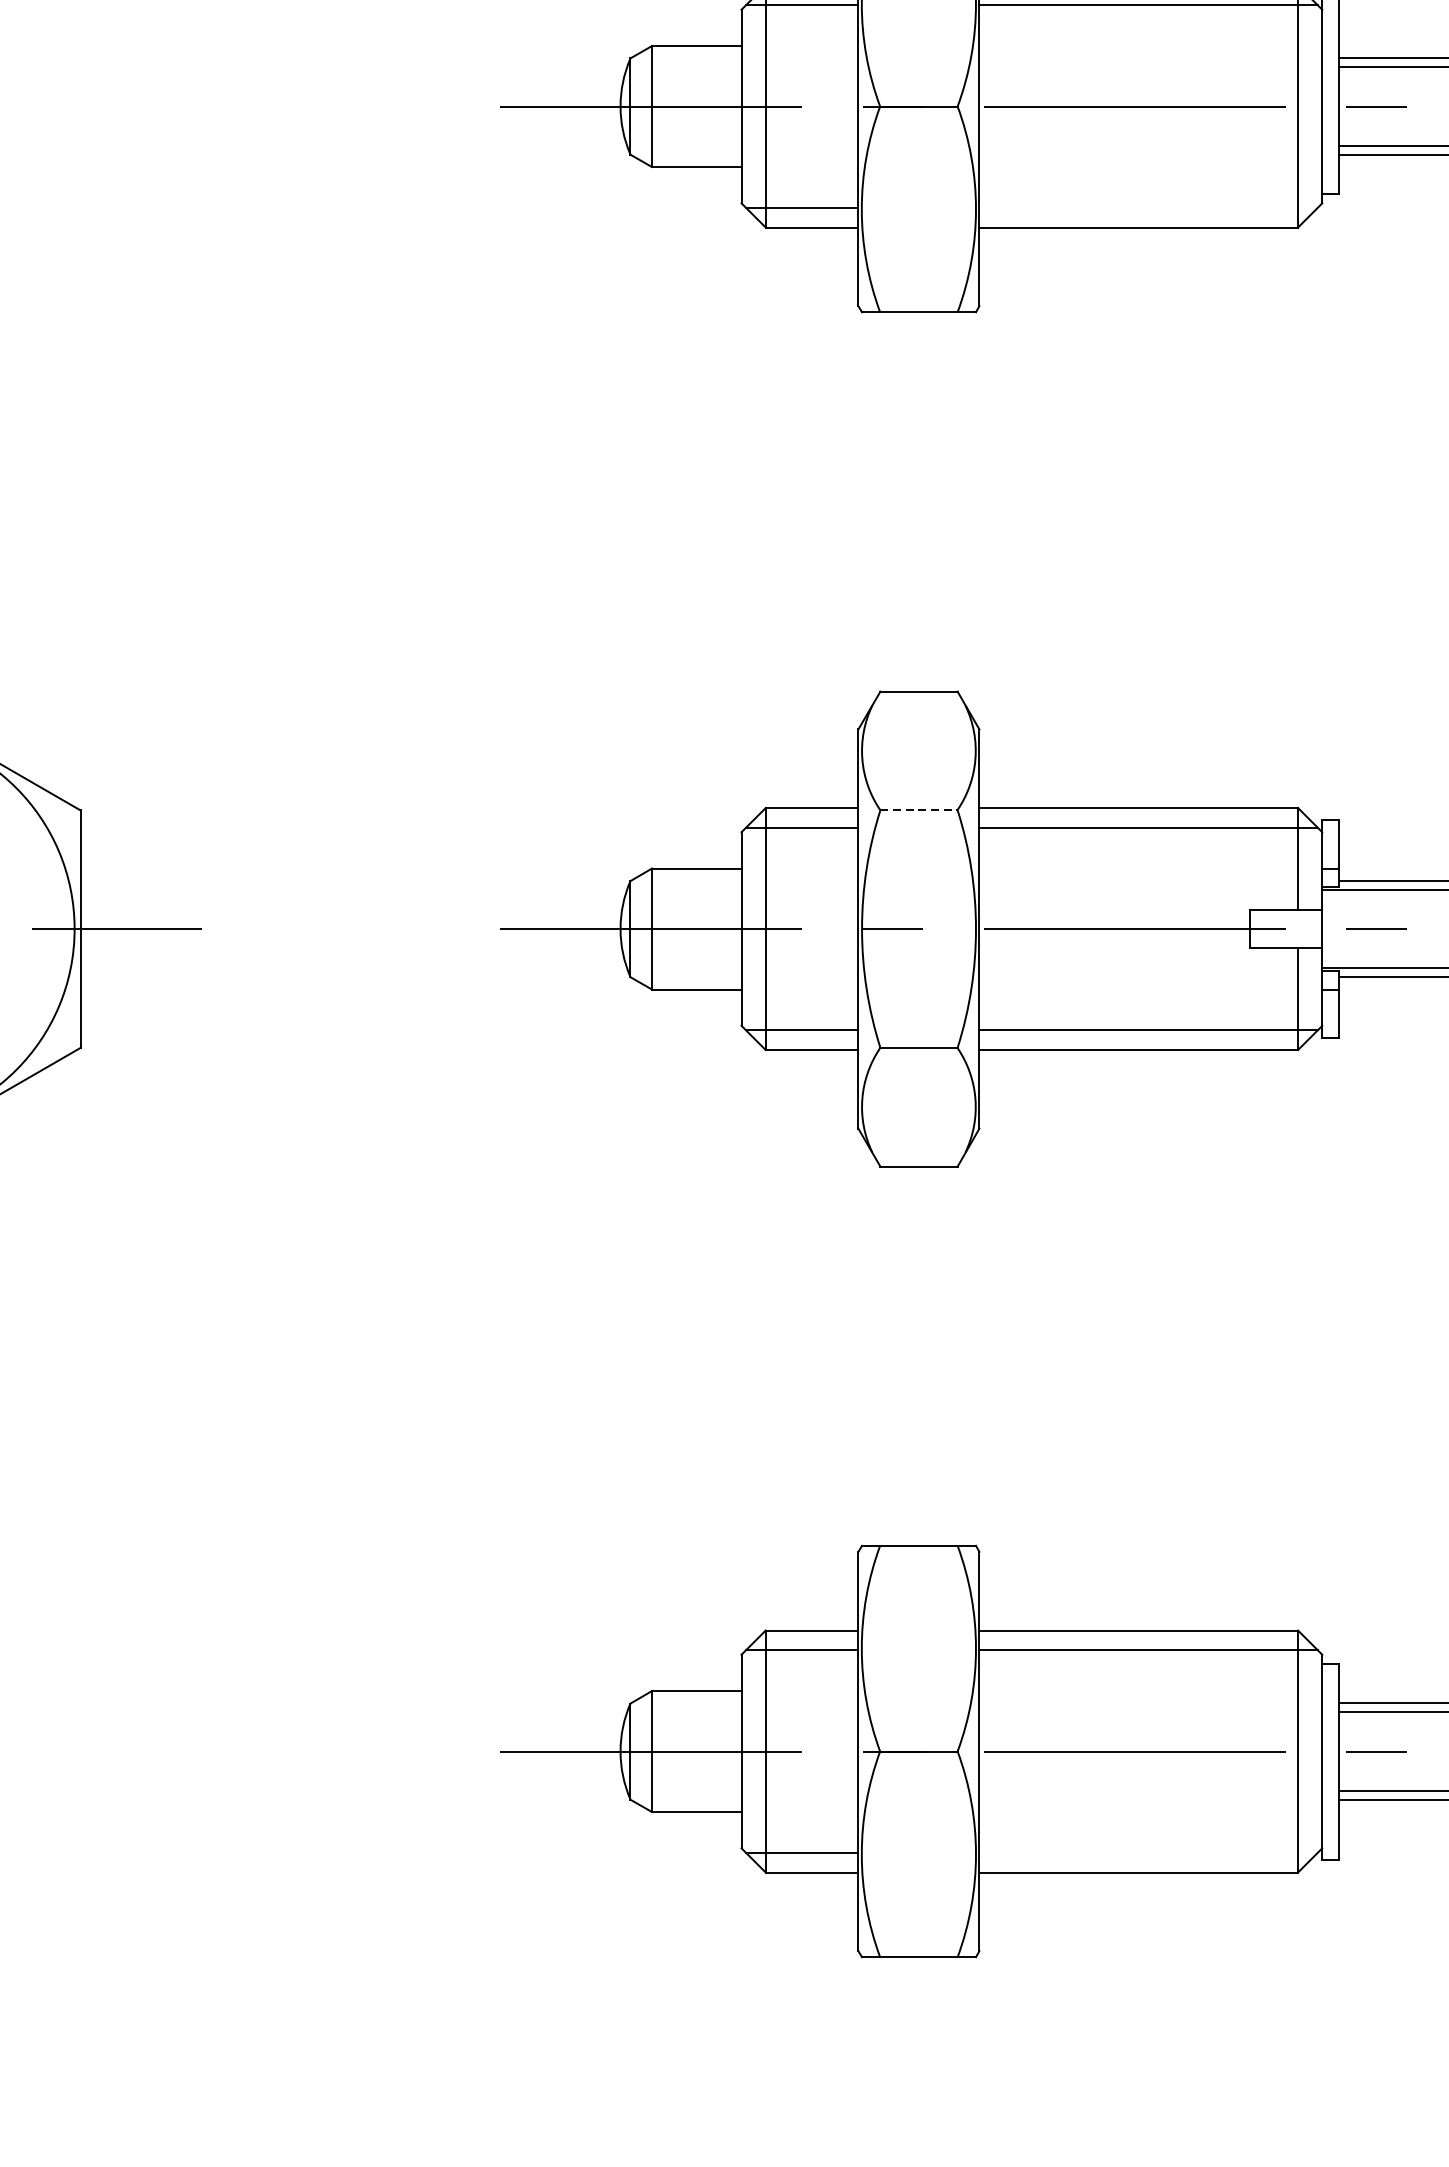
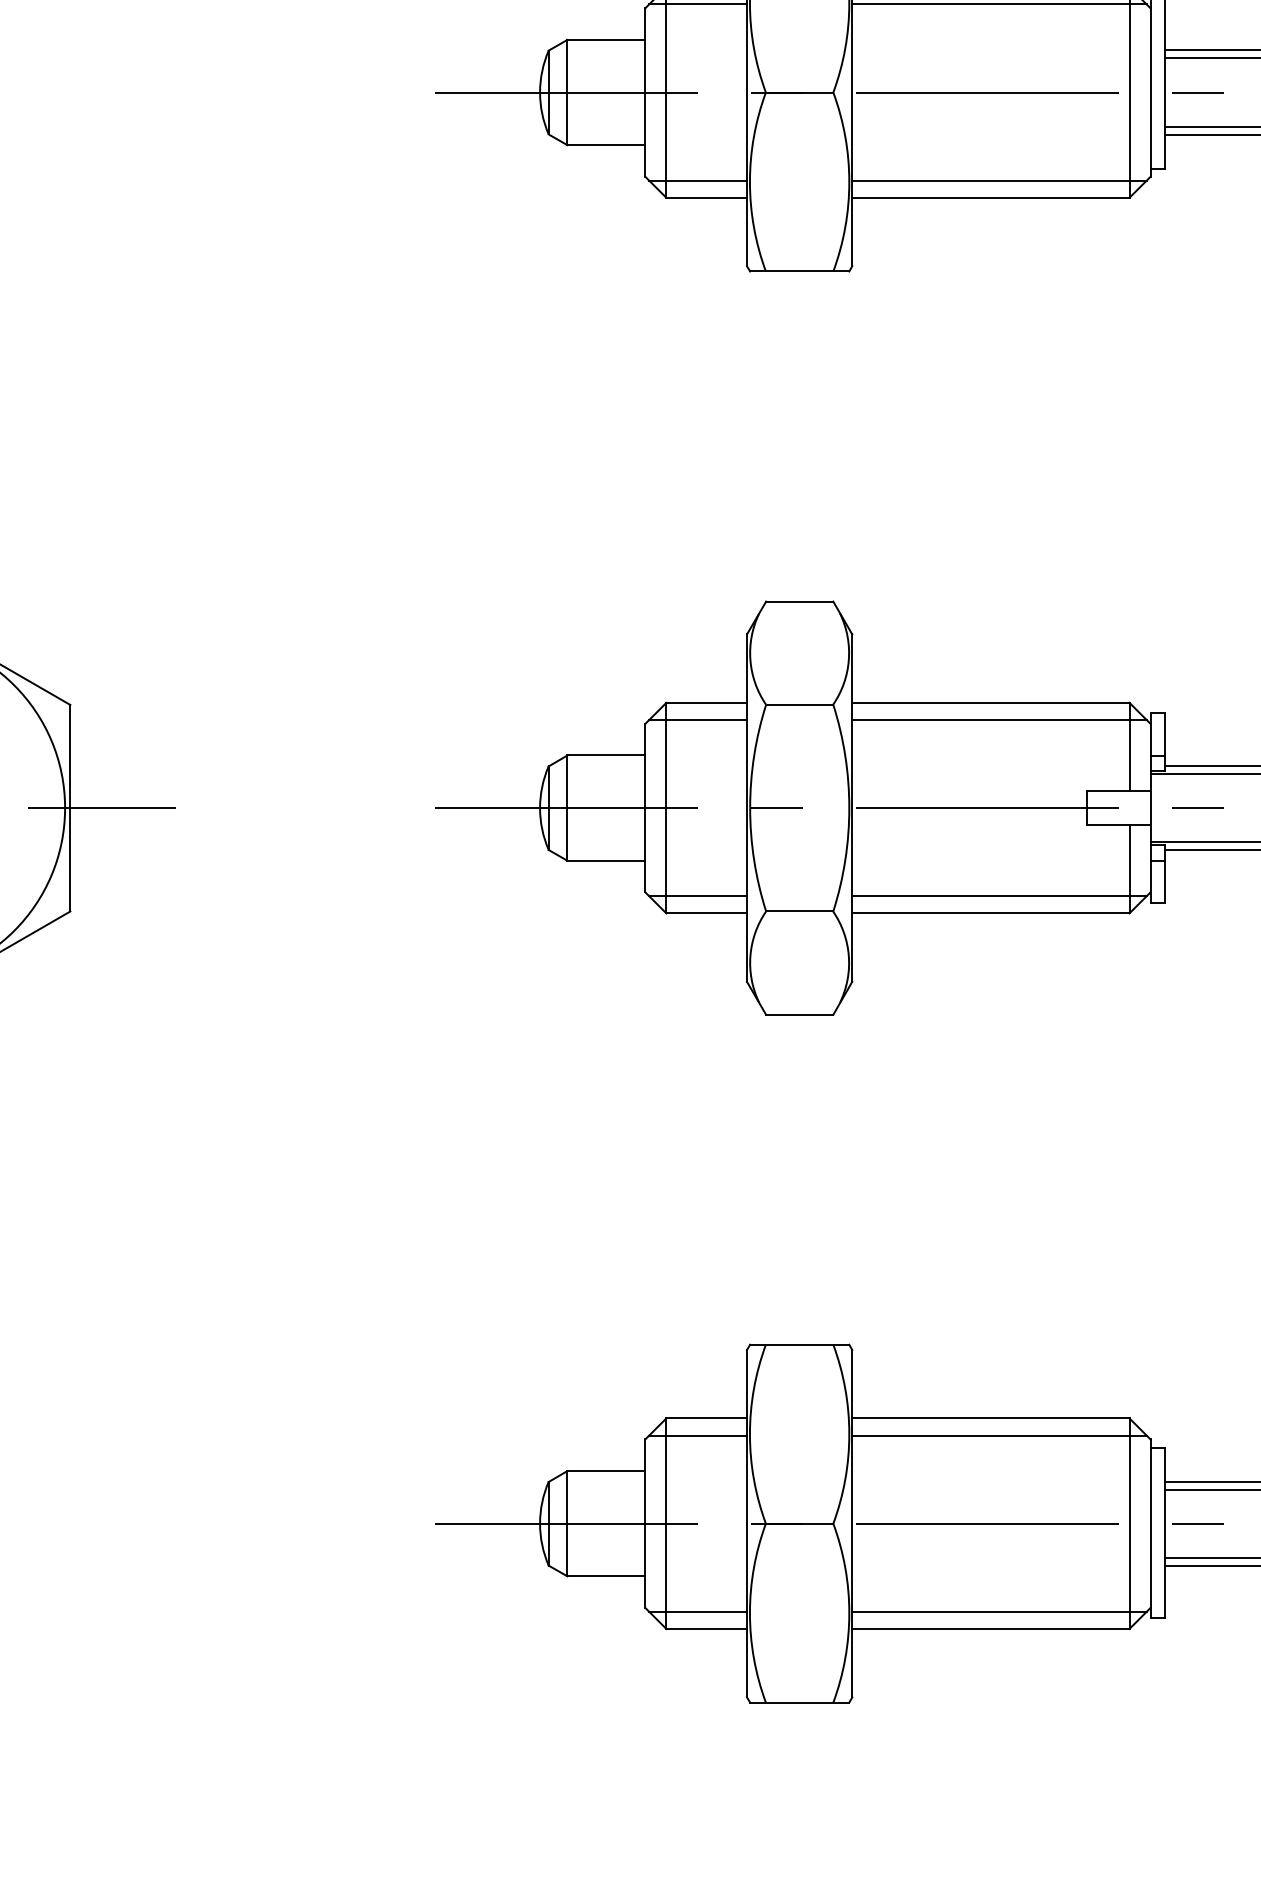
line: (1148, 207) -> (999, 180), added
line: (918, 809) -> (799, 704), dashed -> solid
line: (1148, 1852) -> (999, 1611), added

